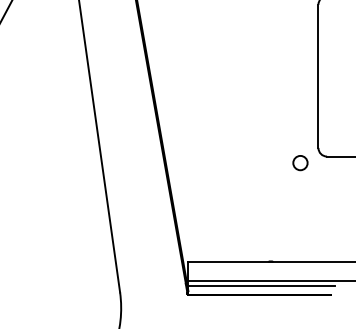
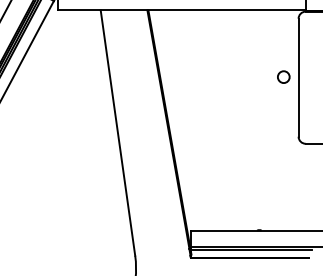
circle: (300, 162) -> (283, 76), moved

